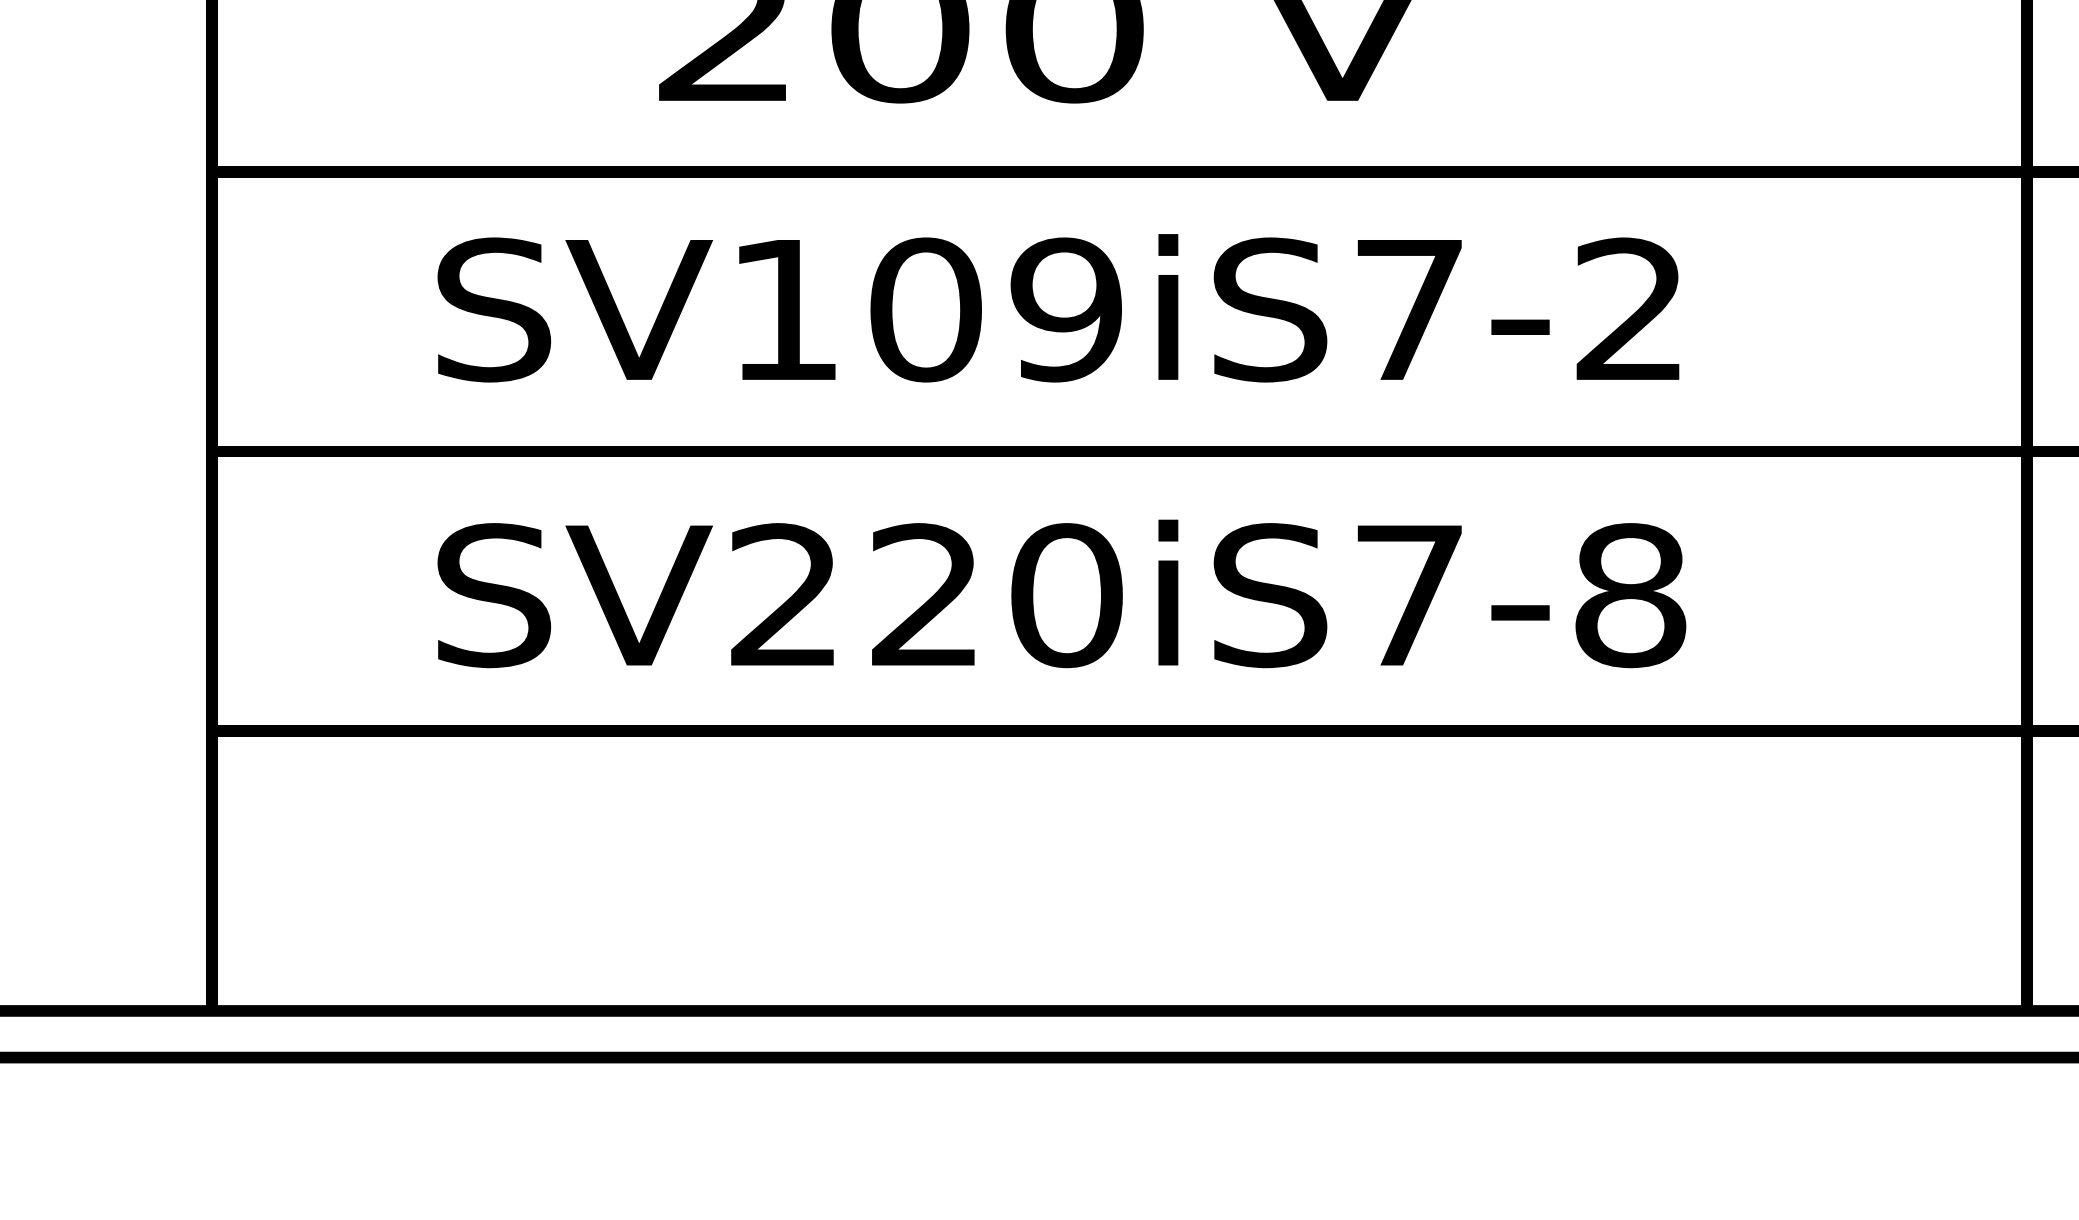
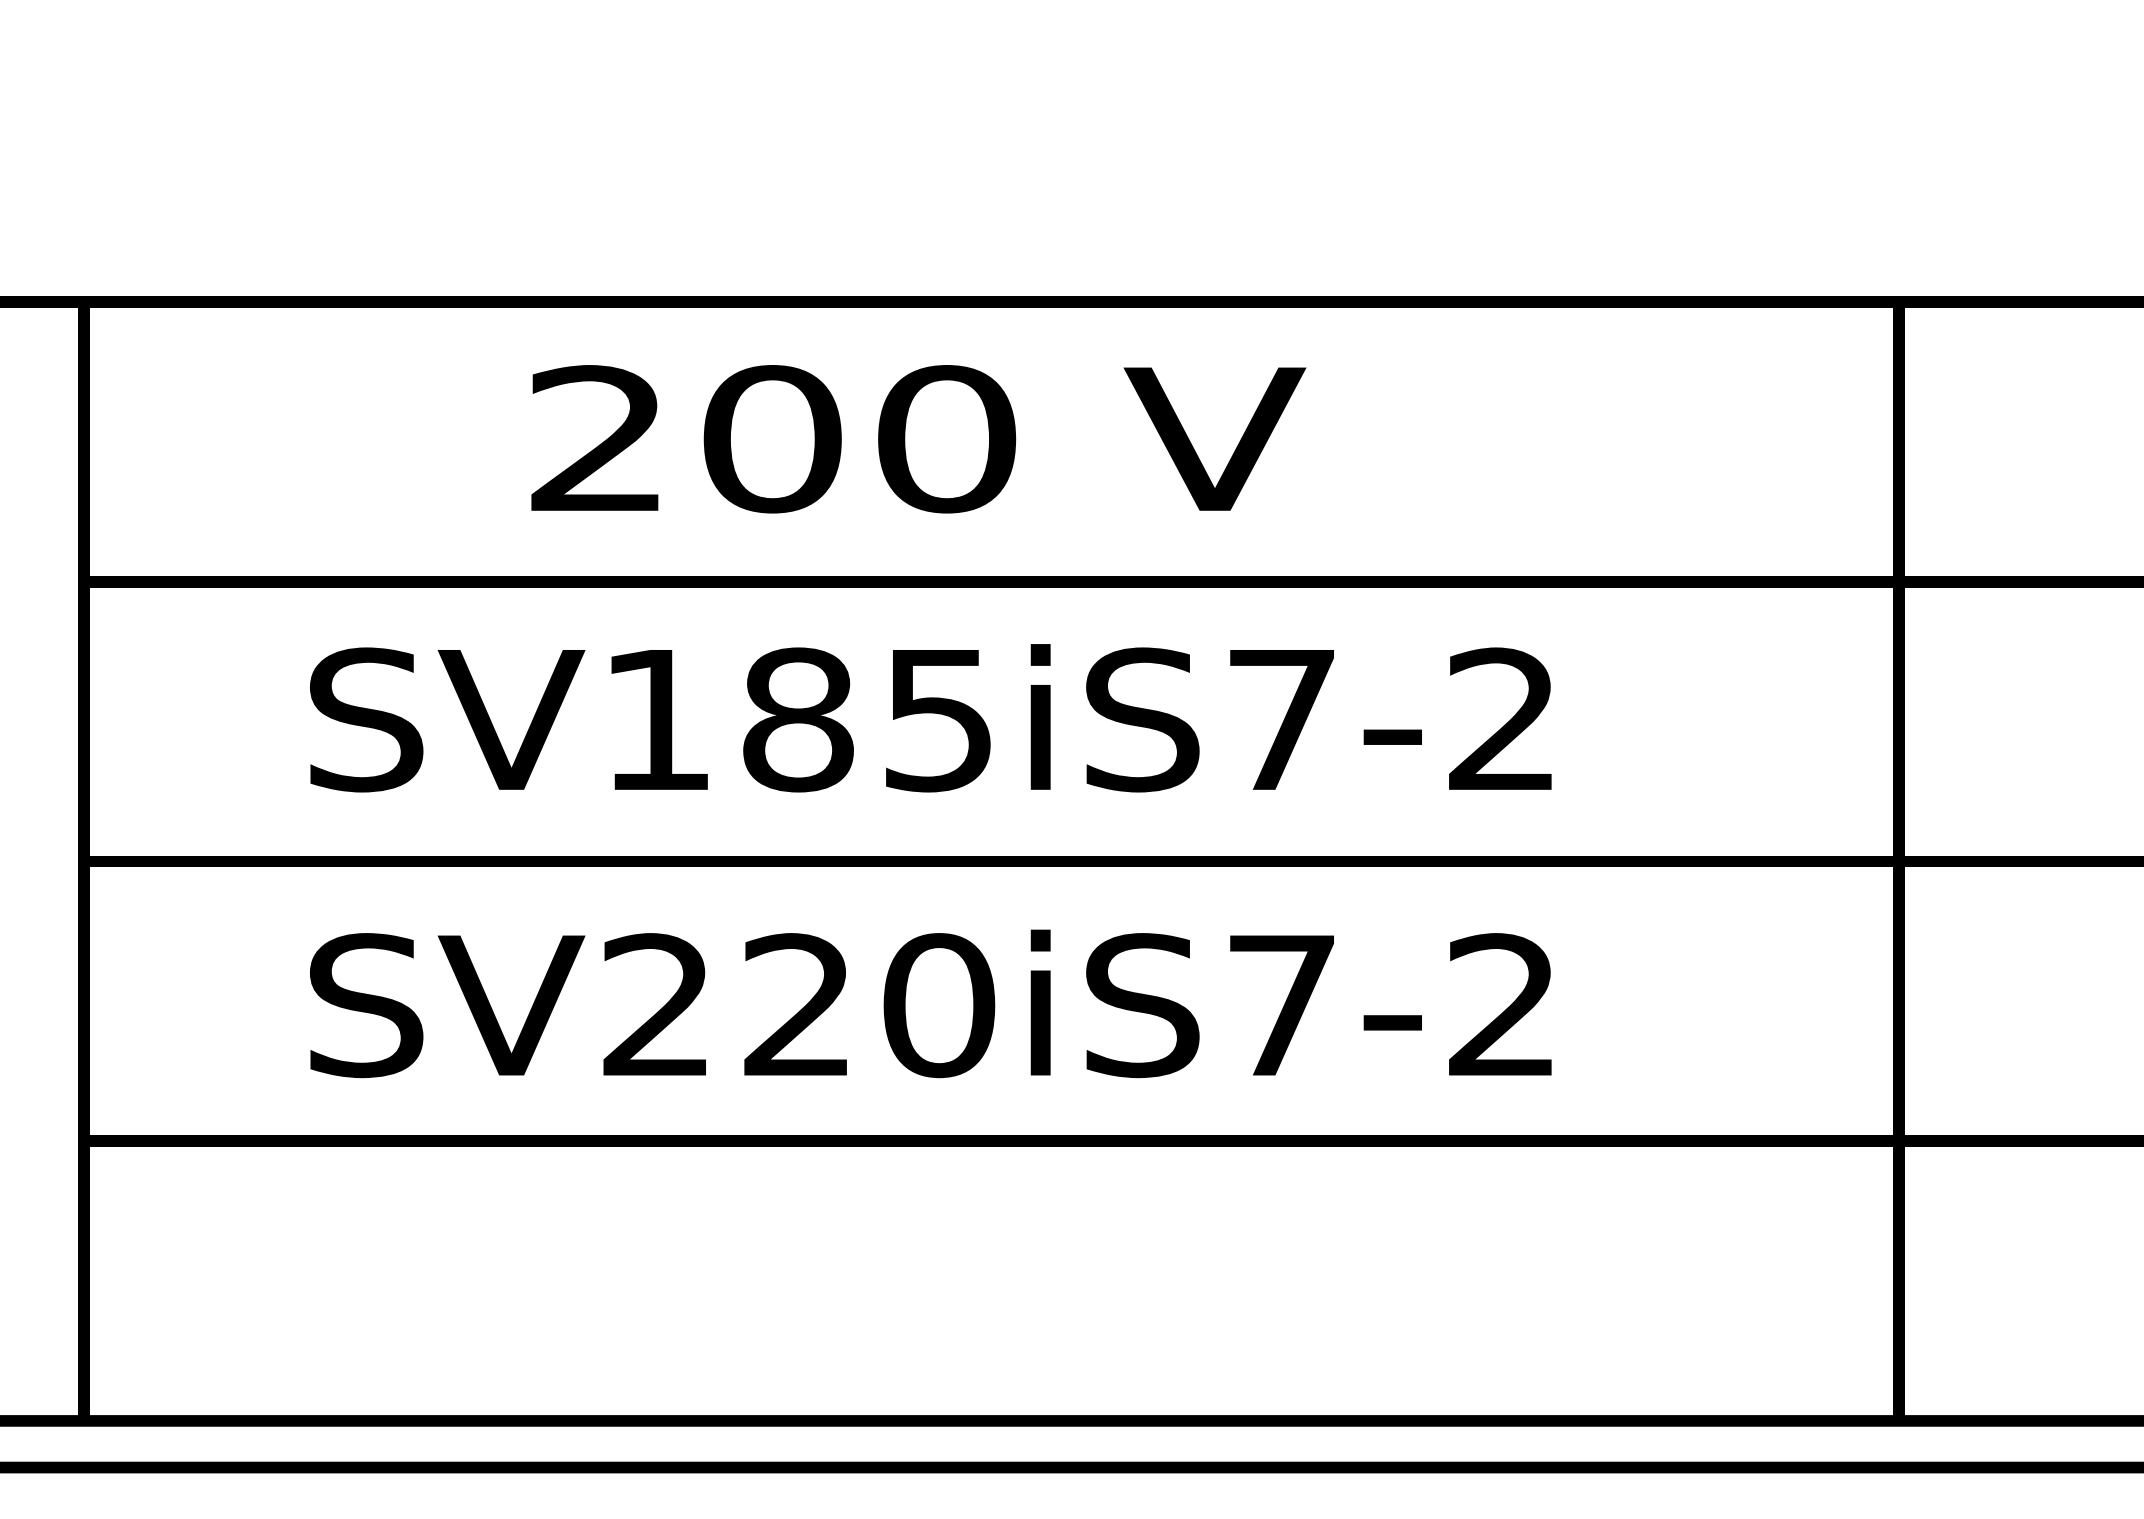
text: (996, 309) -> (868, 719), SV109iS7-2 -> SV185iS7-2
text: (1630, 595) -> (1502, 1005), SV220iS7-8 -> SV220iS7-2

